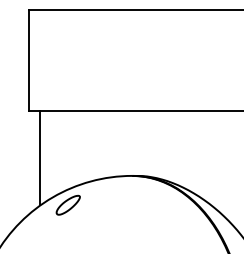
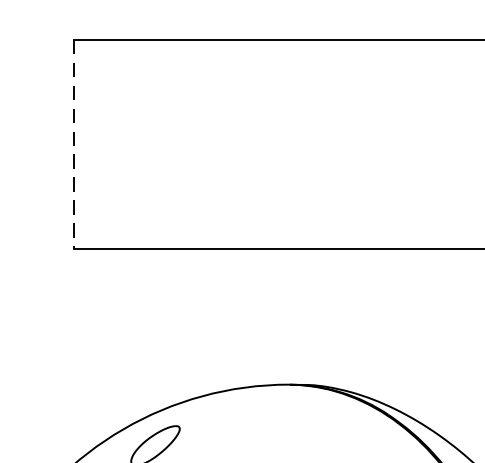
line: (29, 61) -> (74, 146), solid -> dashed
line: (40, 157) -> (97, 346), removed

